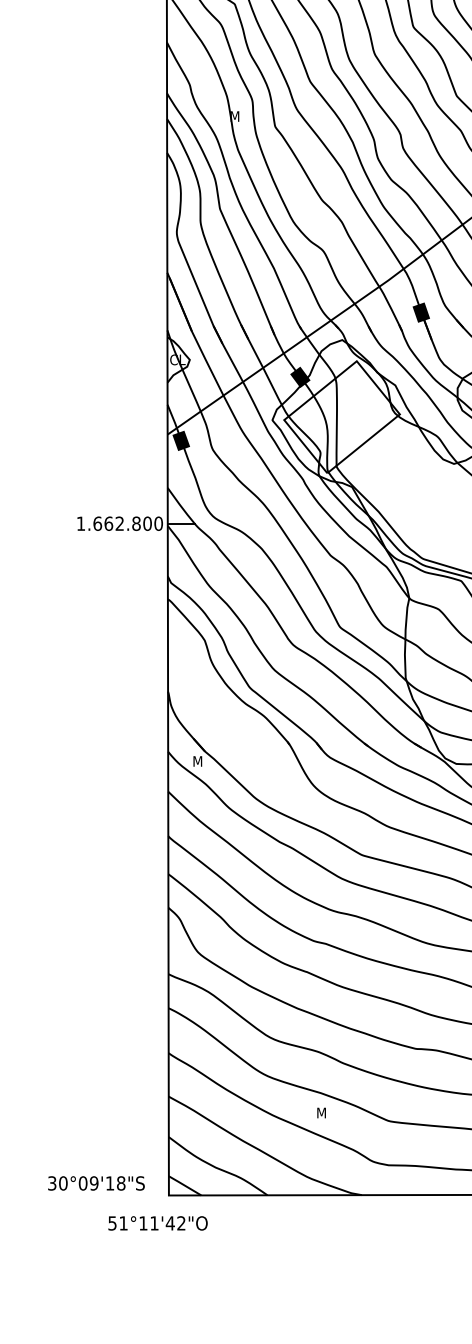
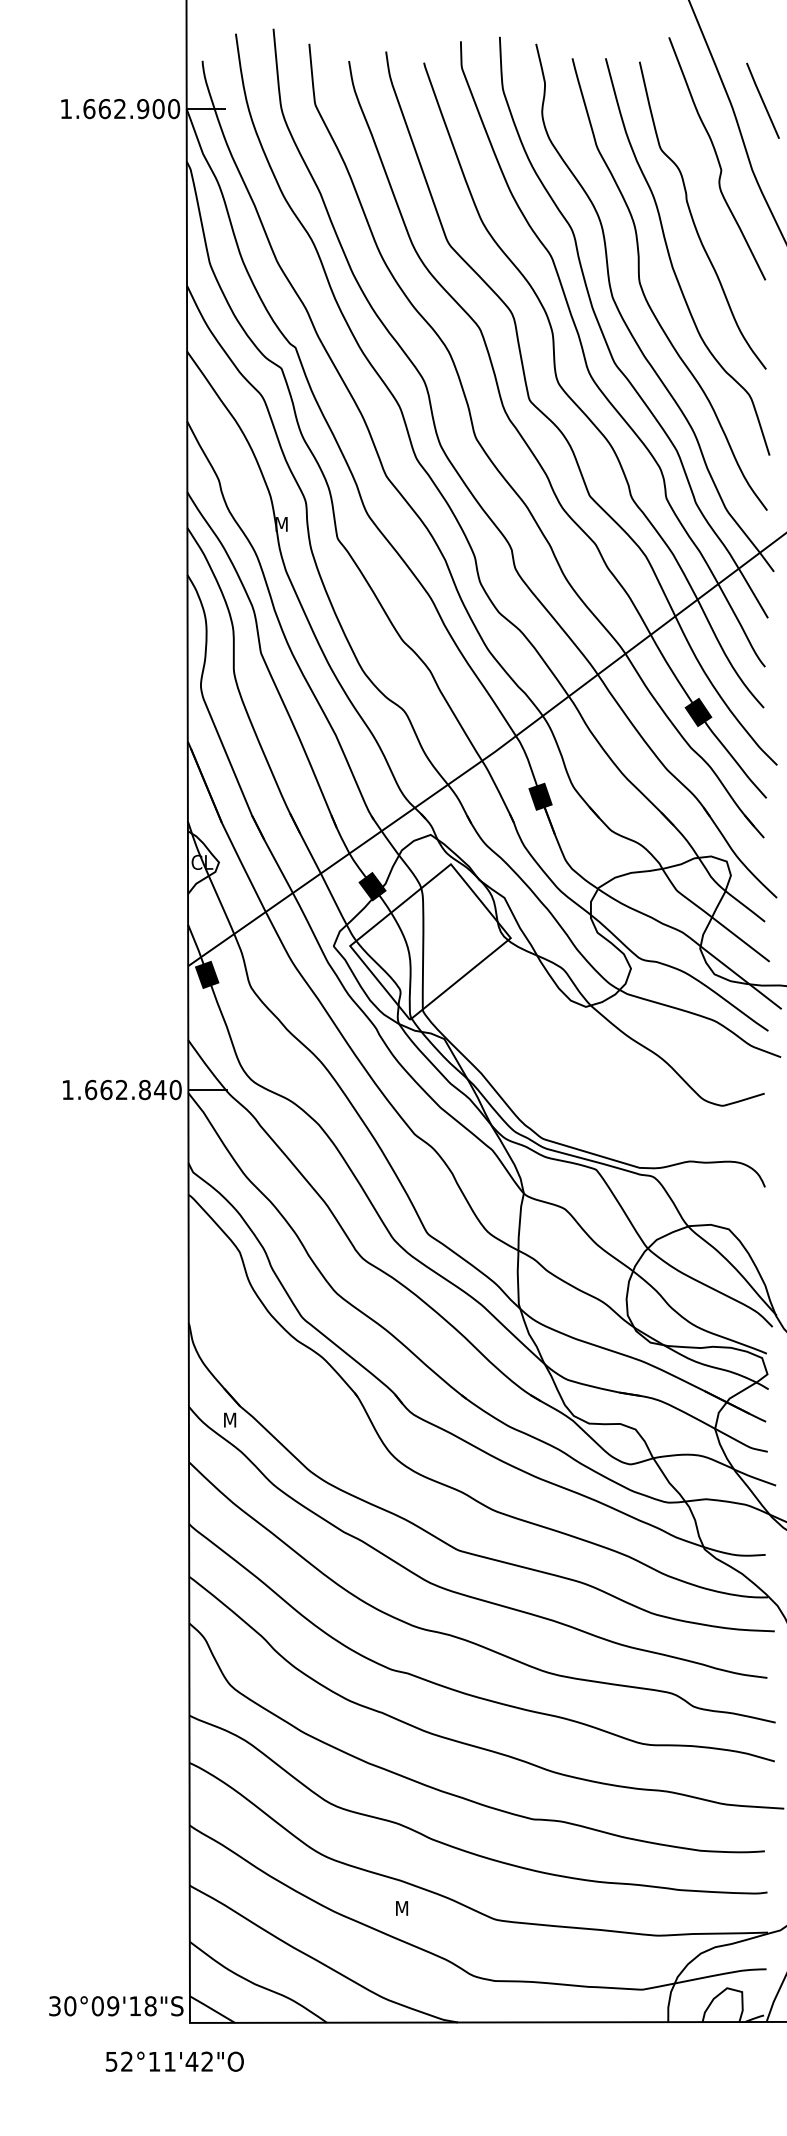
text: (146, 523) -> (159, 1089), 1.662.800 -> 1.662.840
text: (96, 1183) -> (116, 2006), moved
text: (123, 1223) -> (126, 2061), 51°11'42"O -> 52°11'42"O

